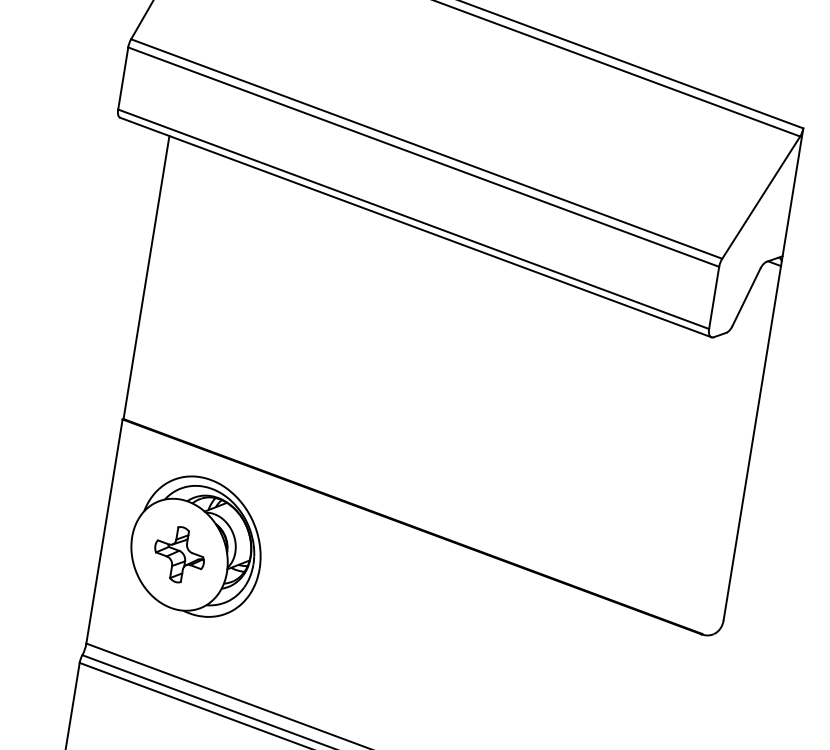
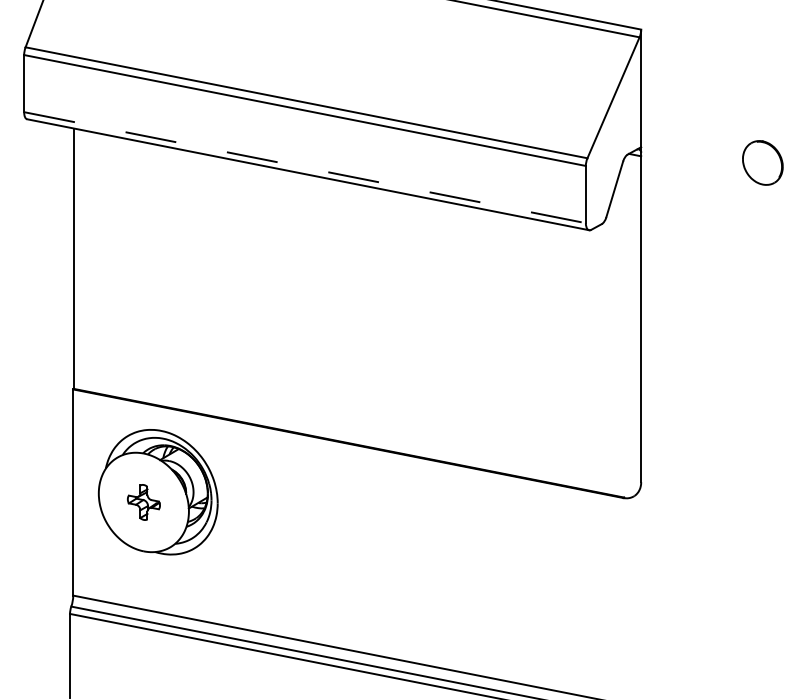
line: (414, 219) -> (305, 167), solid -> dashed
part: (179, 554) -> (143, 502), size x0.7

